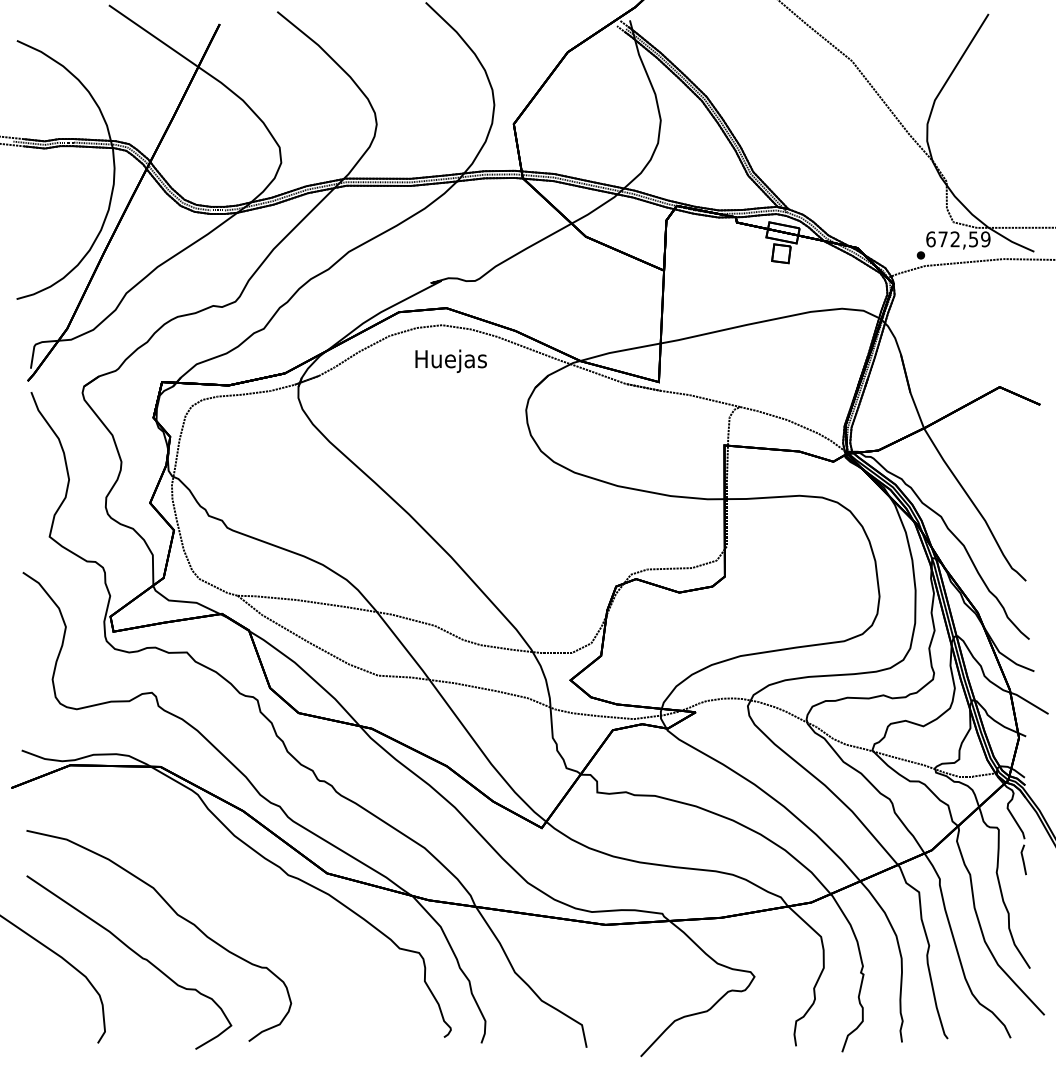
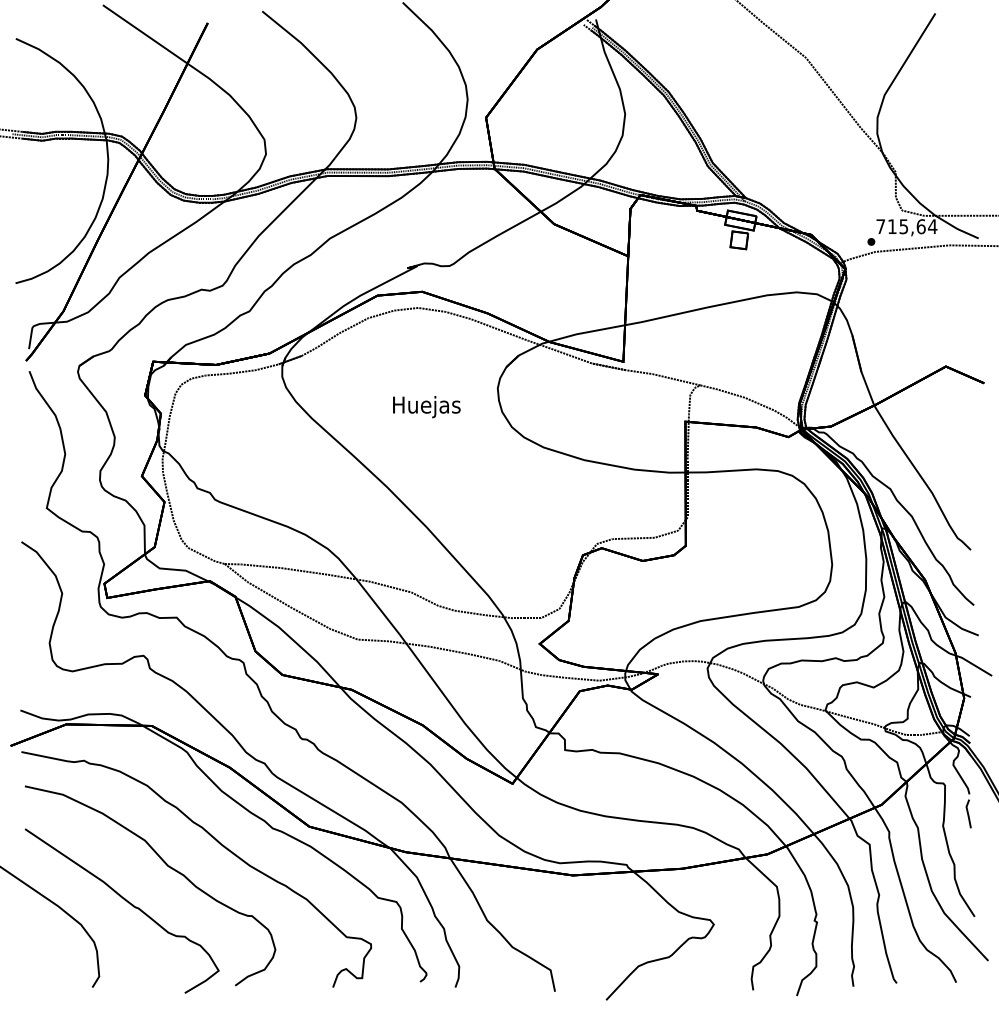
text: (958, 239) -> (906, 226), 672,59 -> 715,64
text: (450, 361) -> (426, 407), moved
curve: (232, 892) -> (219, 844), added

